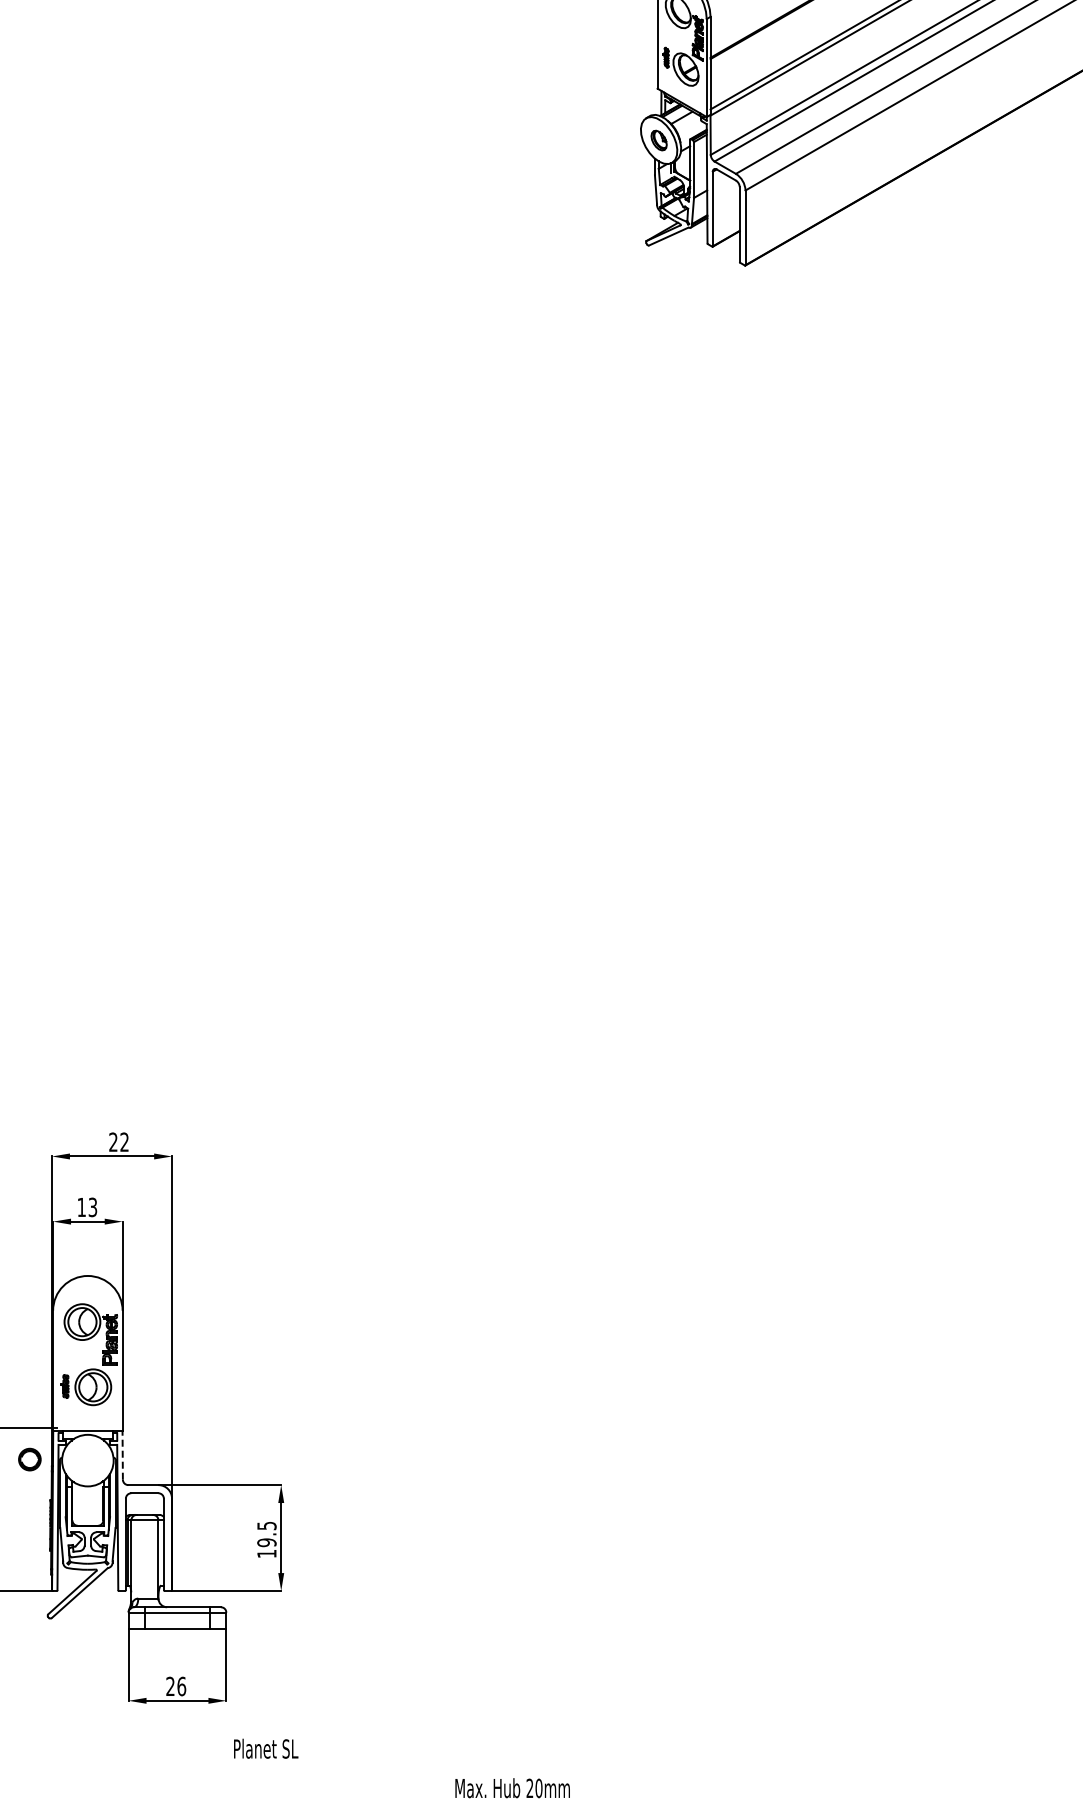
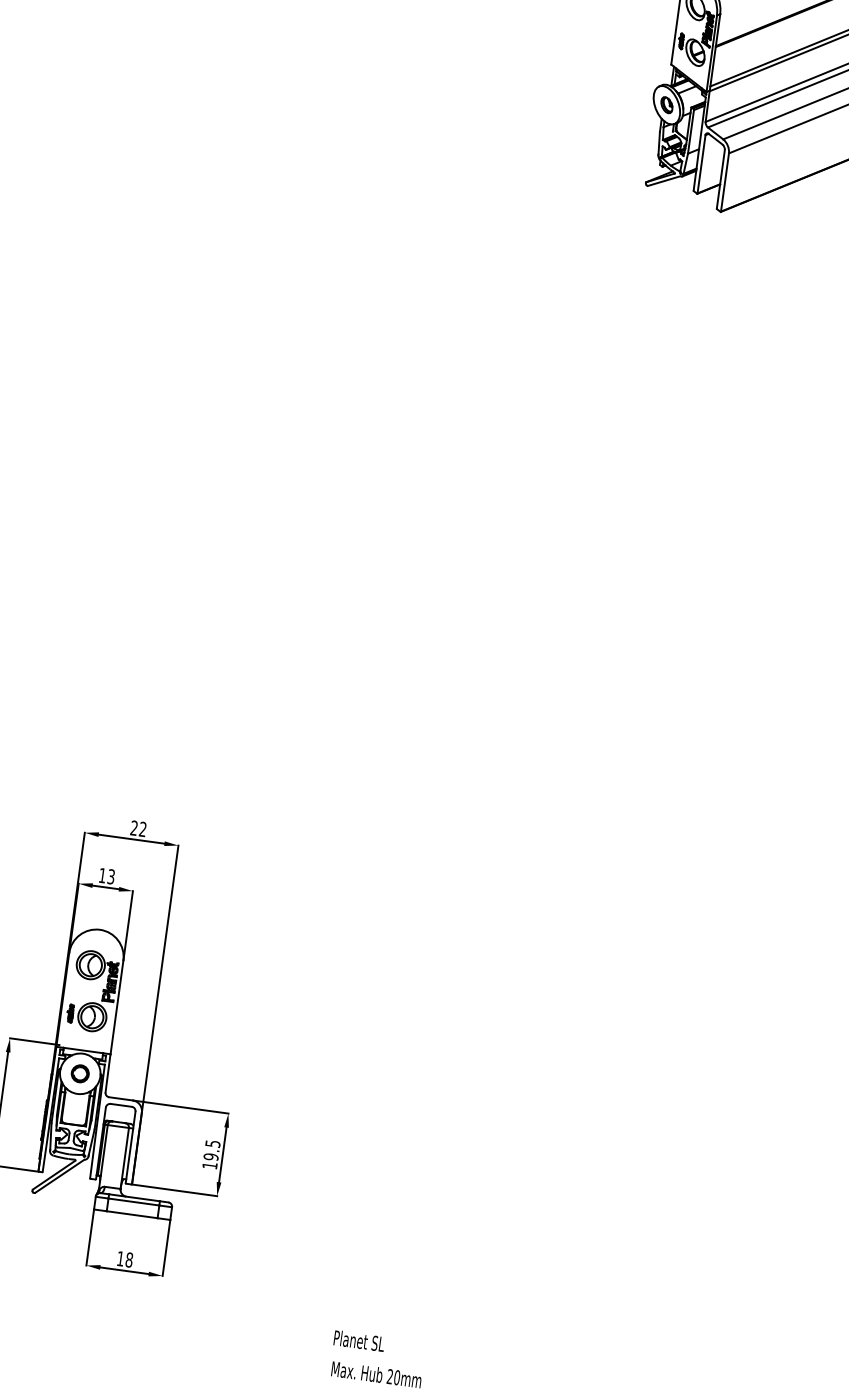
line: (122, 1455) -> (107, 1073), dashed -> solid
part: (29, 1459) -> (80, 1073), moved
text: (176, 1686) -> (125, 1259), 26 -> 18
text: (266, 1748) -> (359, 1340), moved

